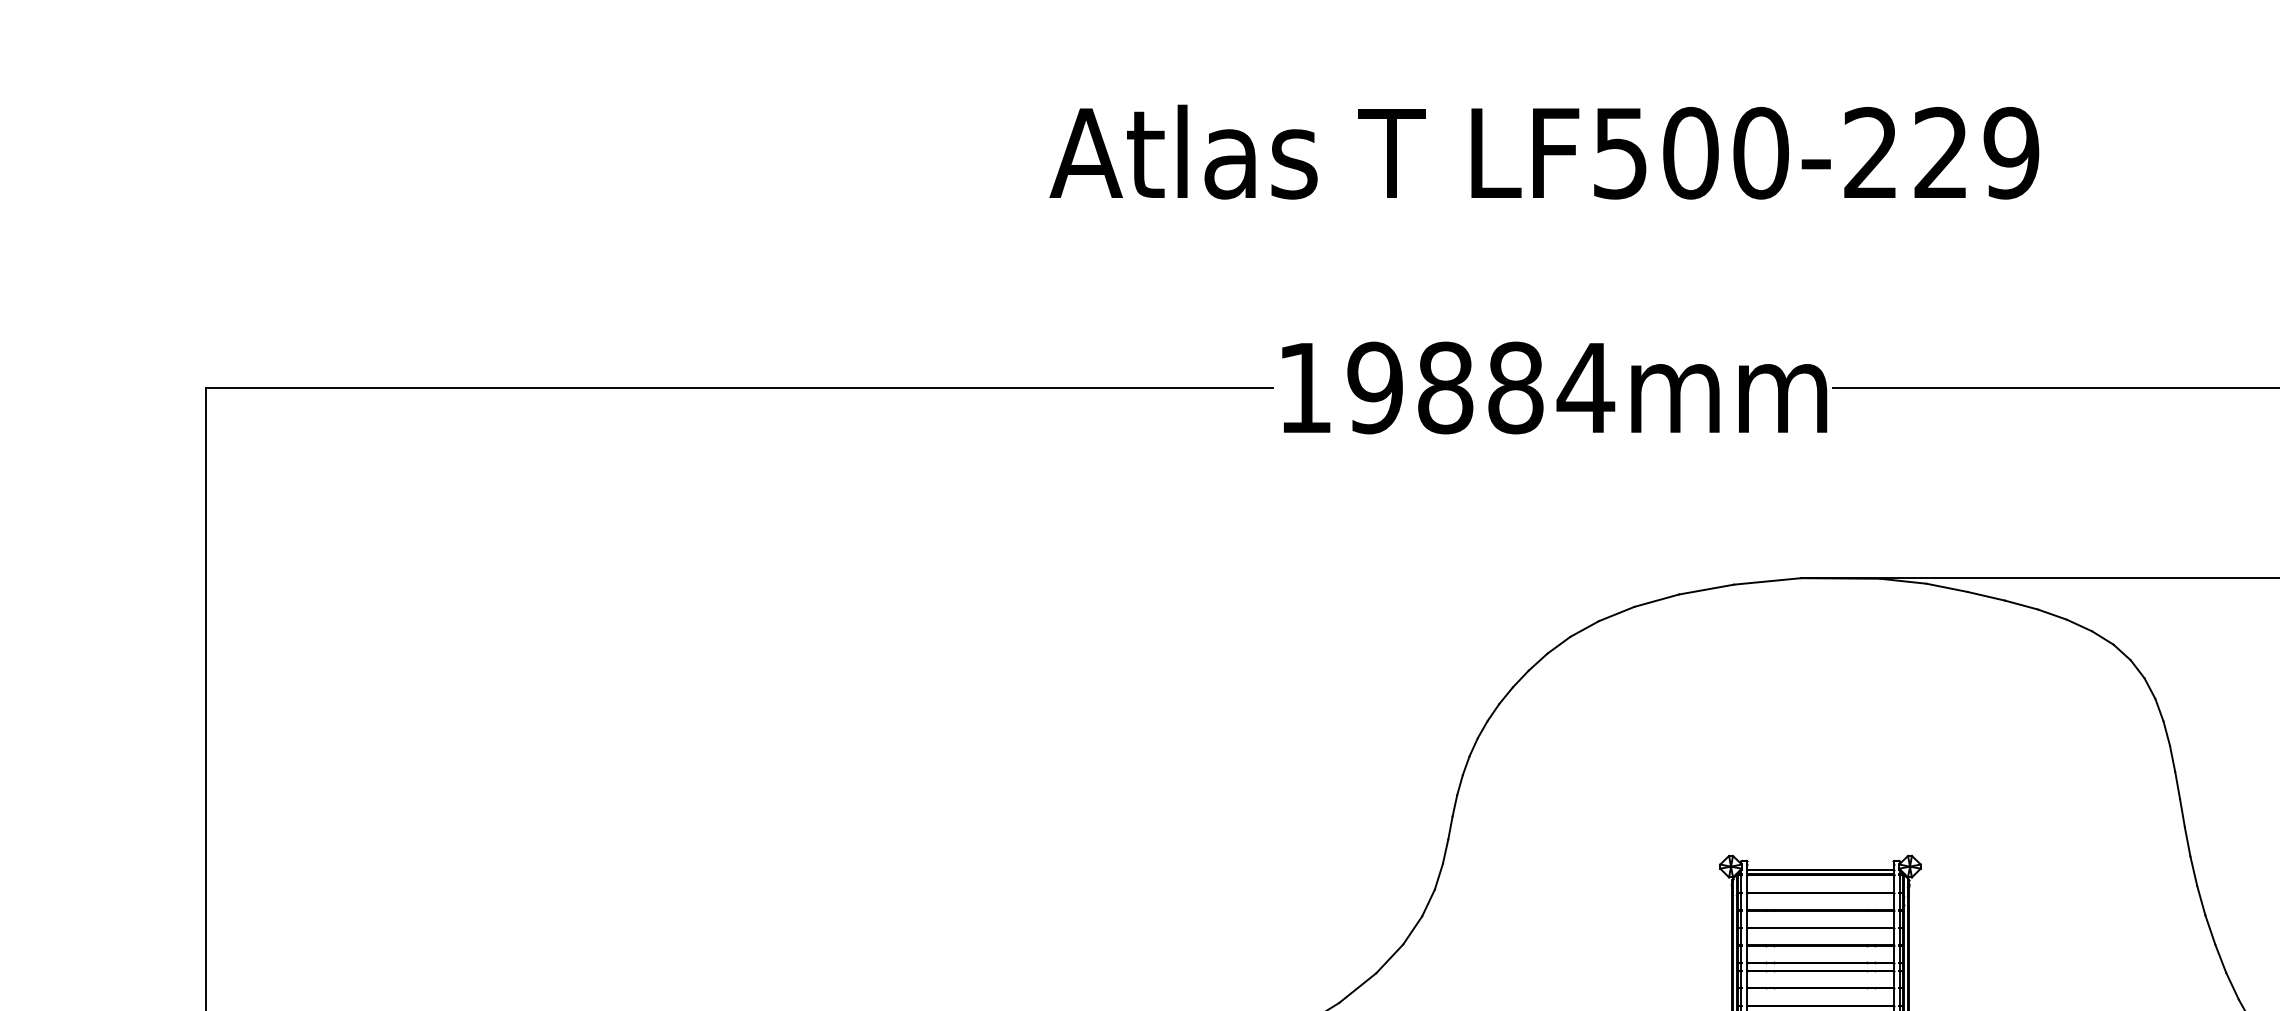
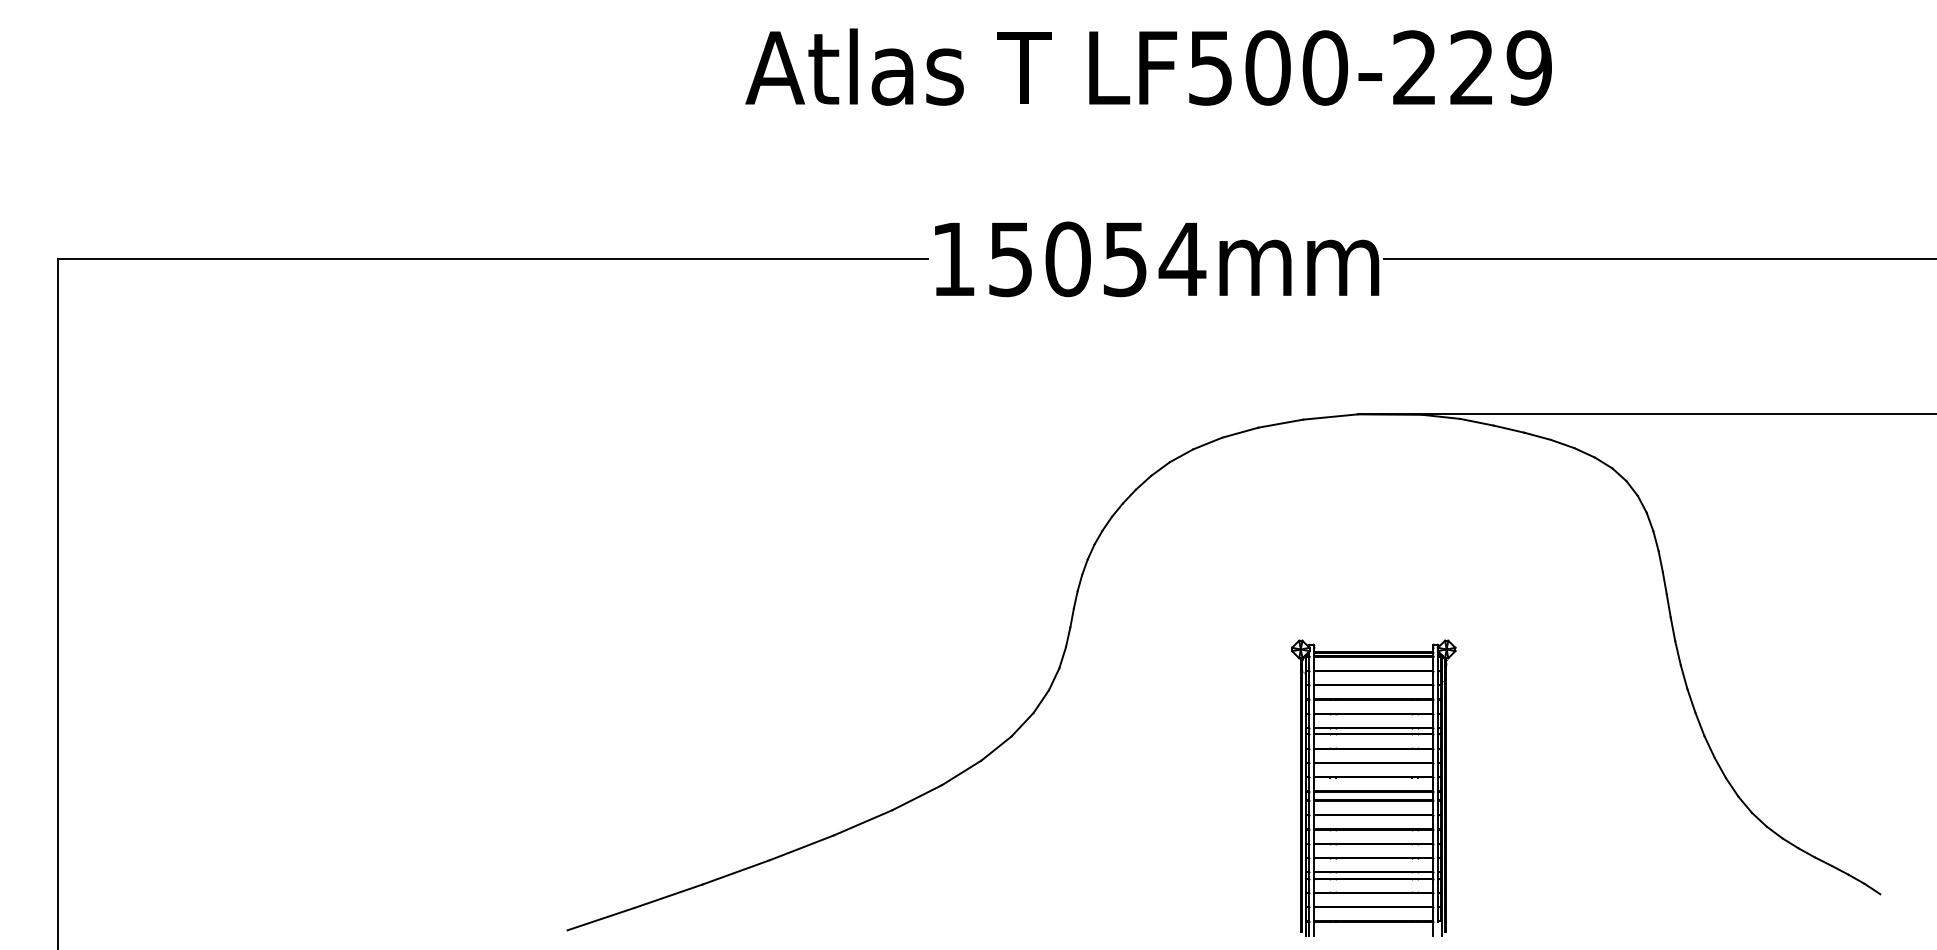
text: (1444, 388) -> (1067, 259), 19884mm -> 15054mm

